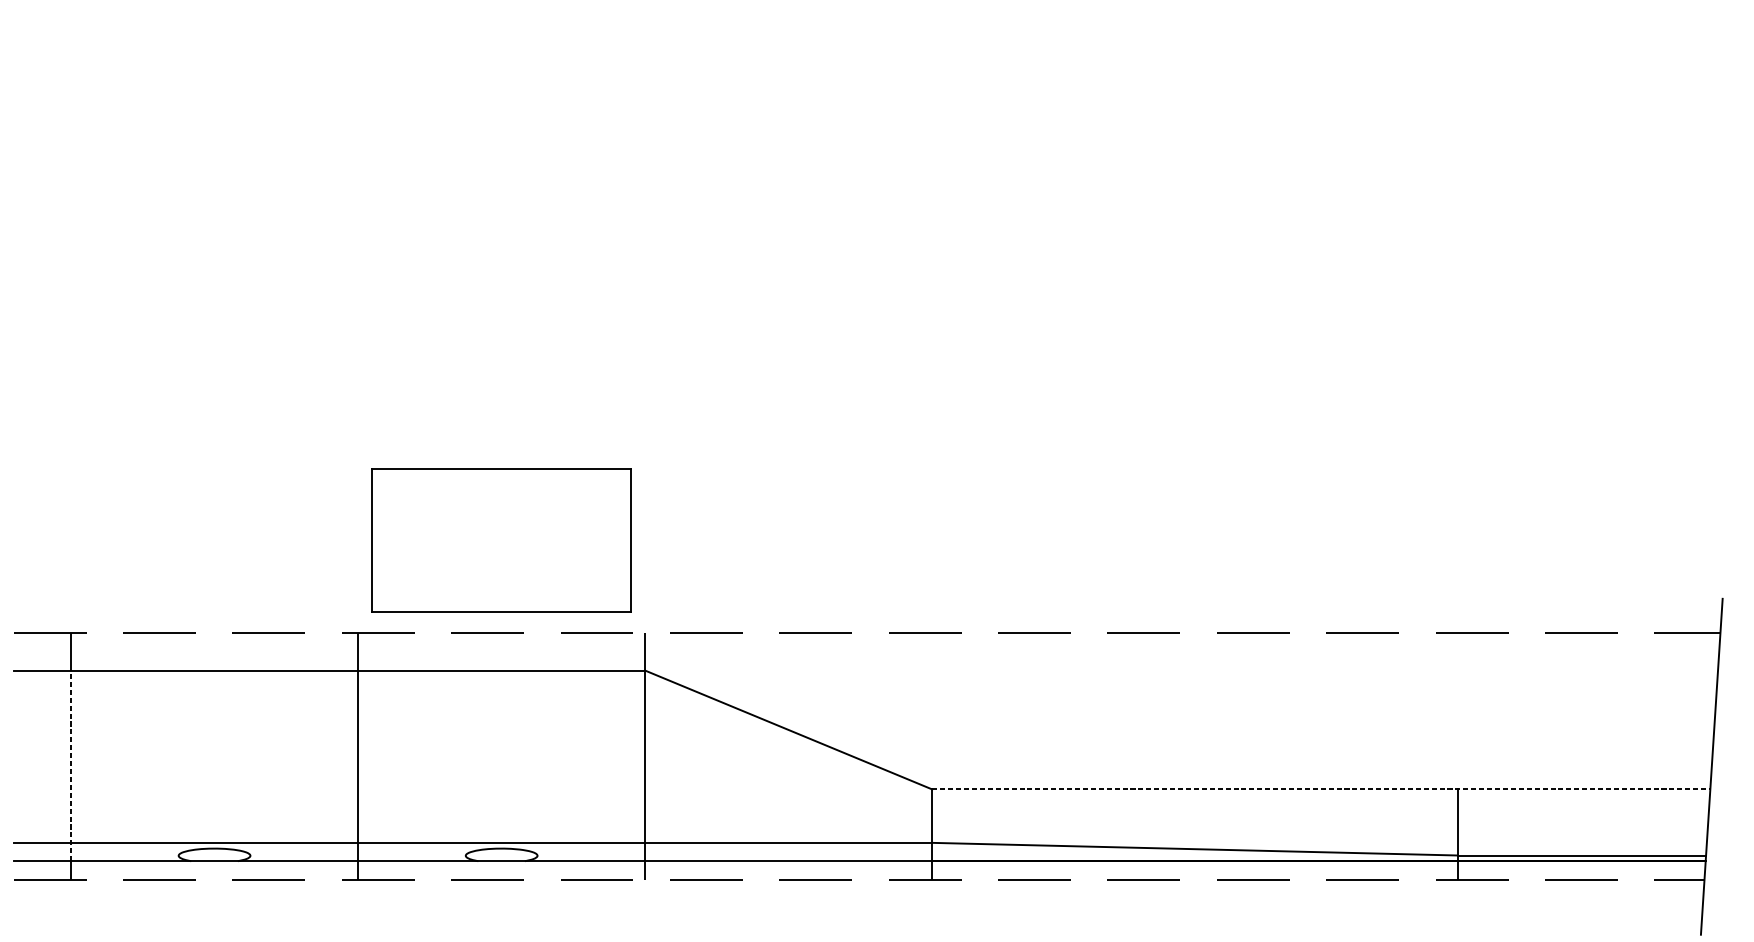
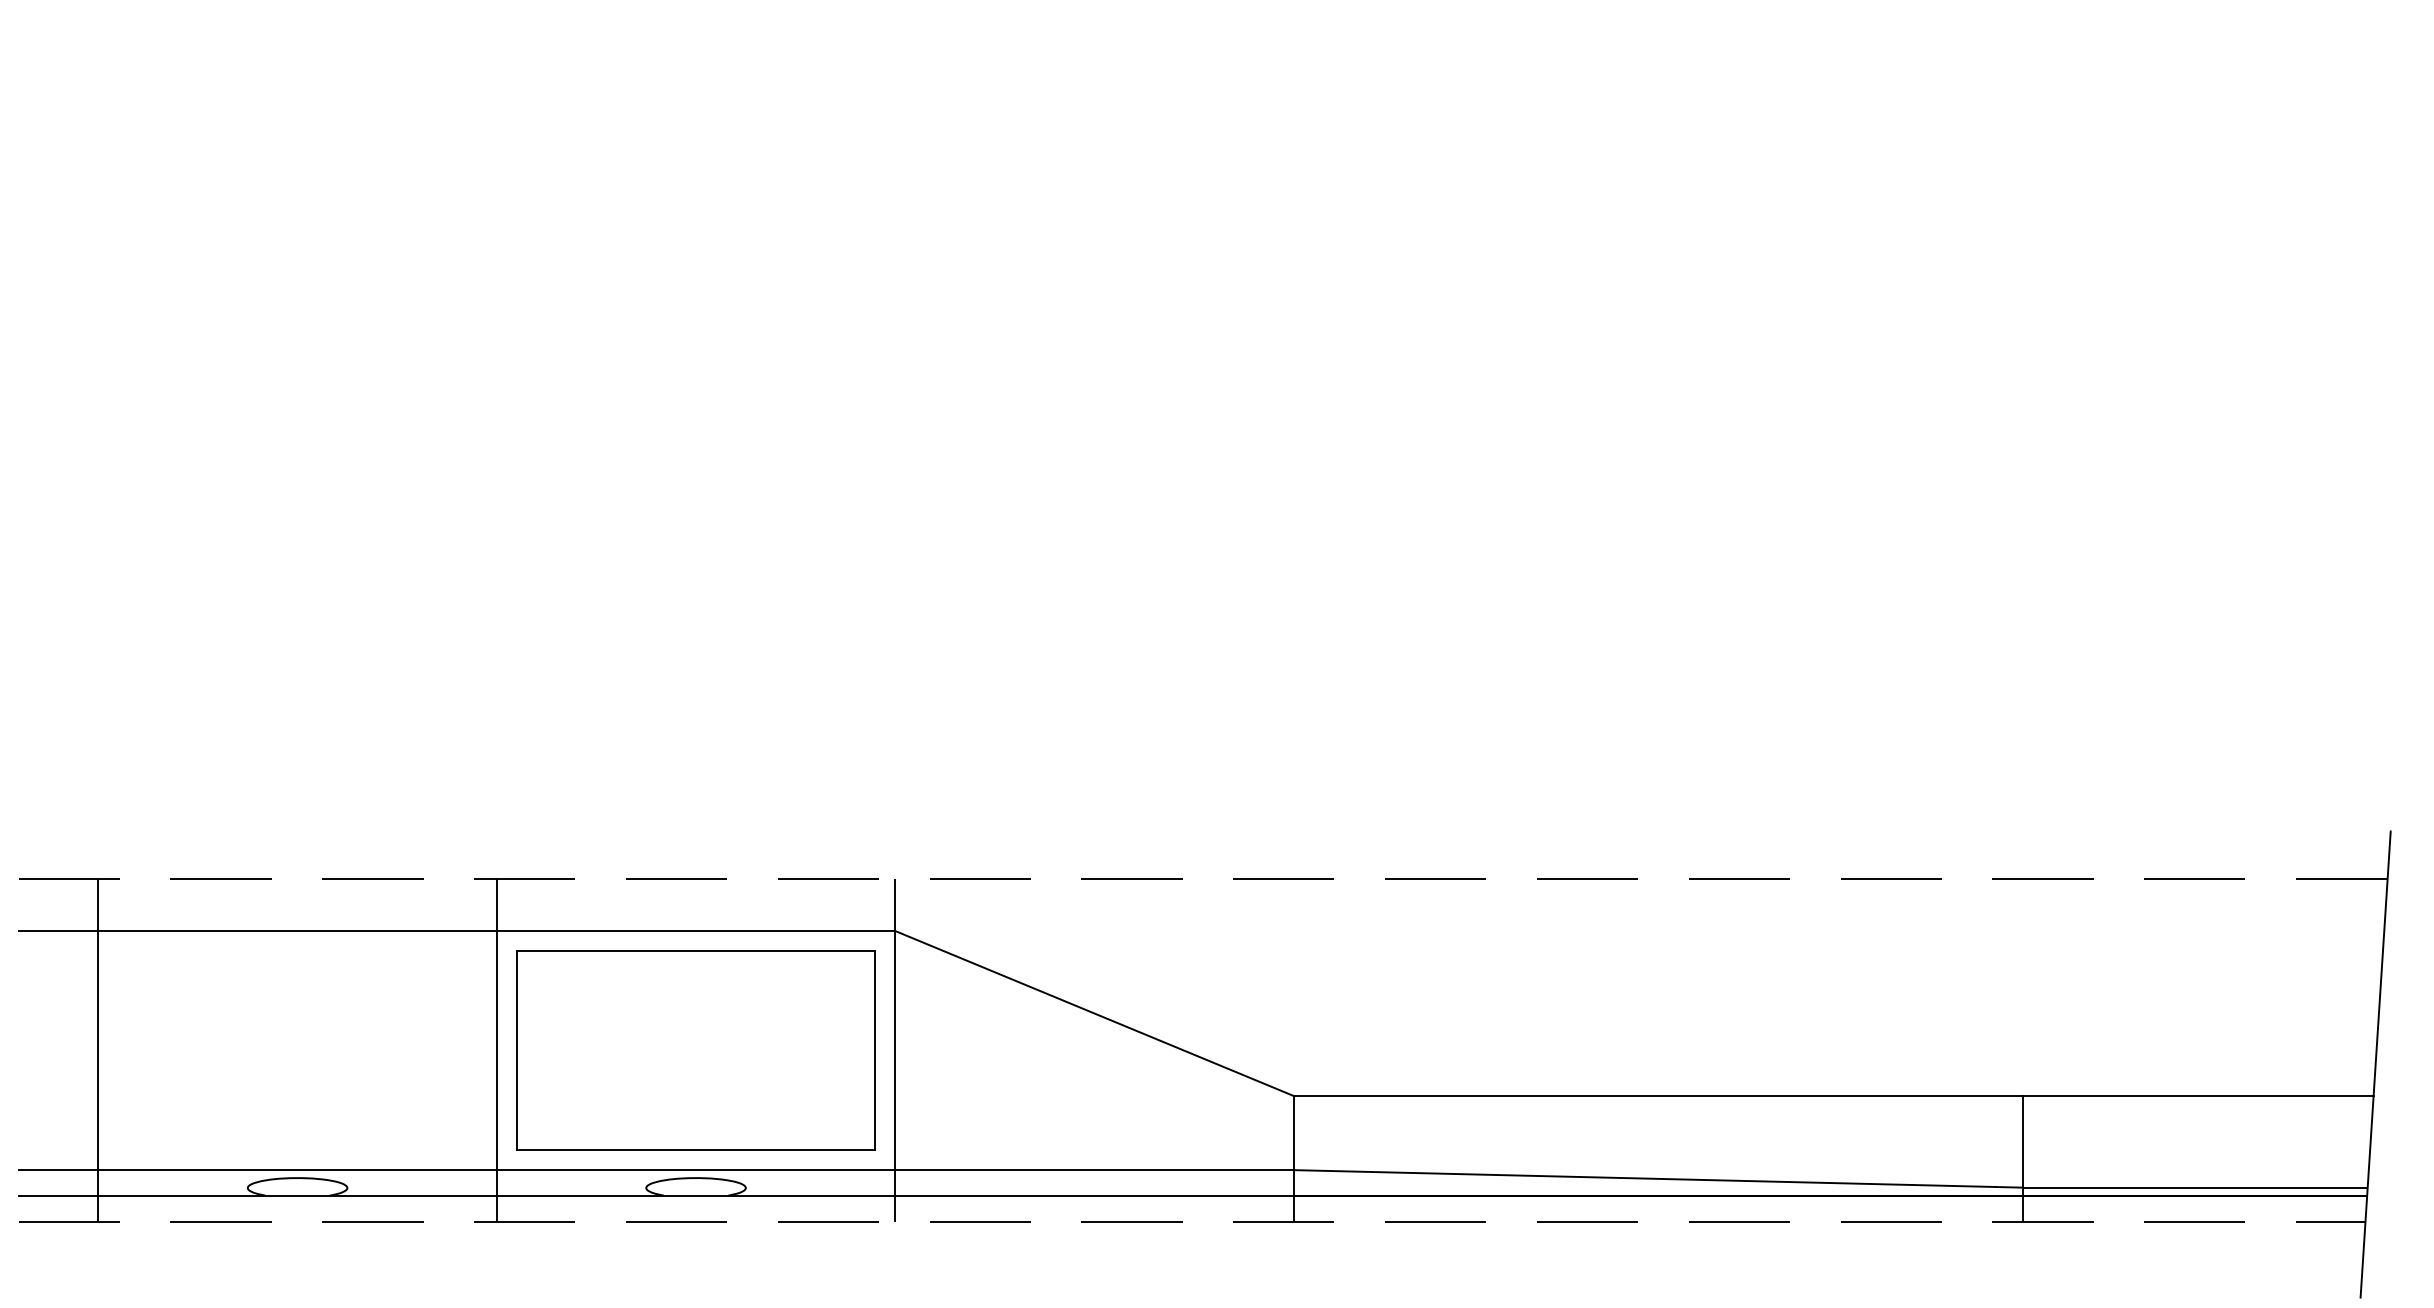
part: (501, 540) -> (695, 1050), moved
line: (71, 765) -> (98, 1062), dashed -> solid
line: (1321, 789) -> (1833, 1096), dashed -> solid

